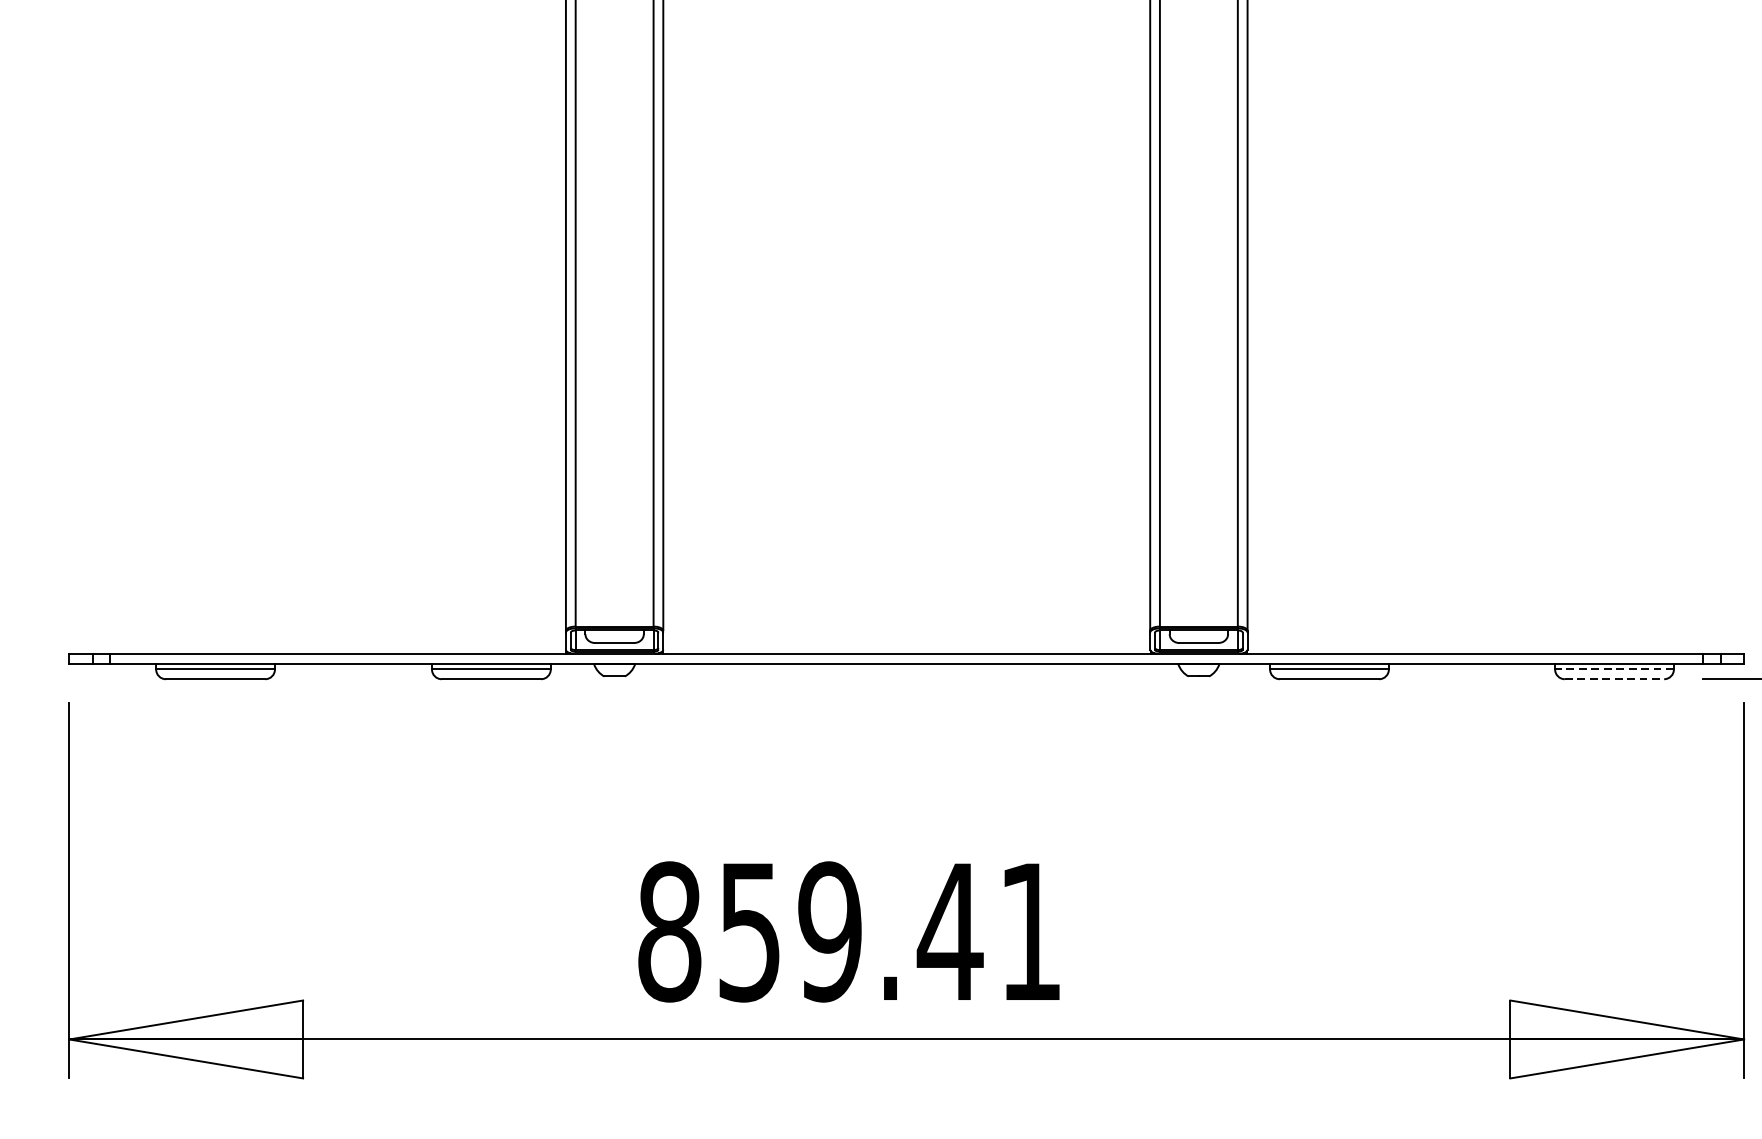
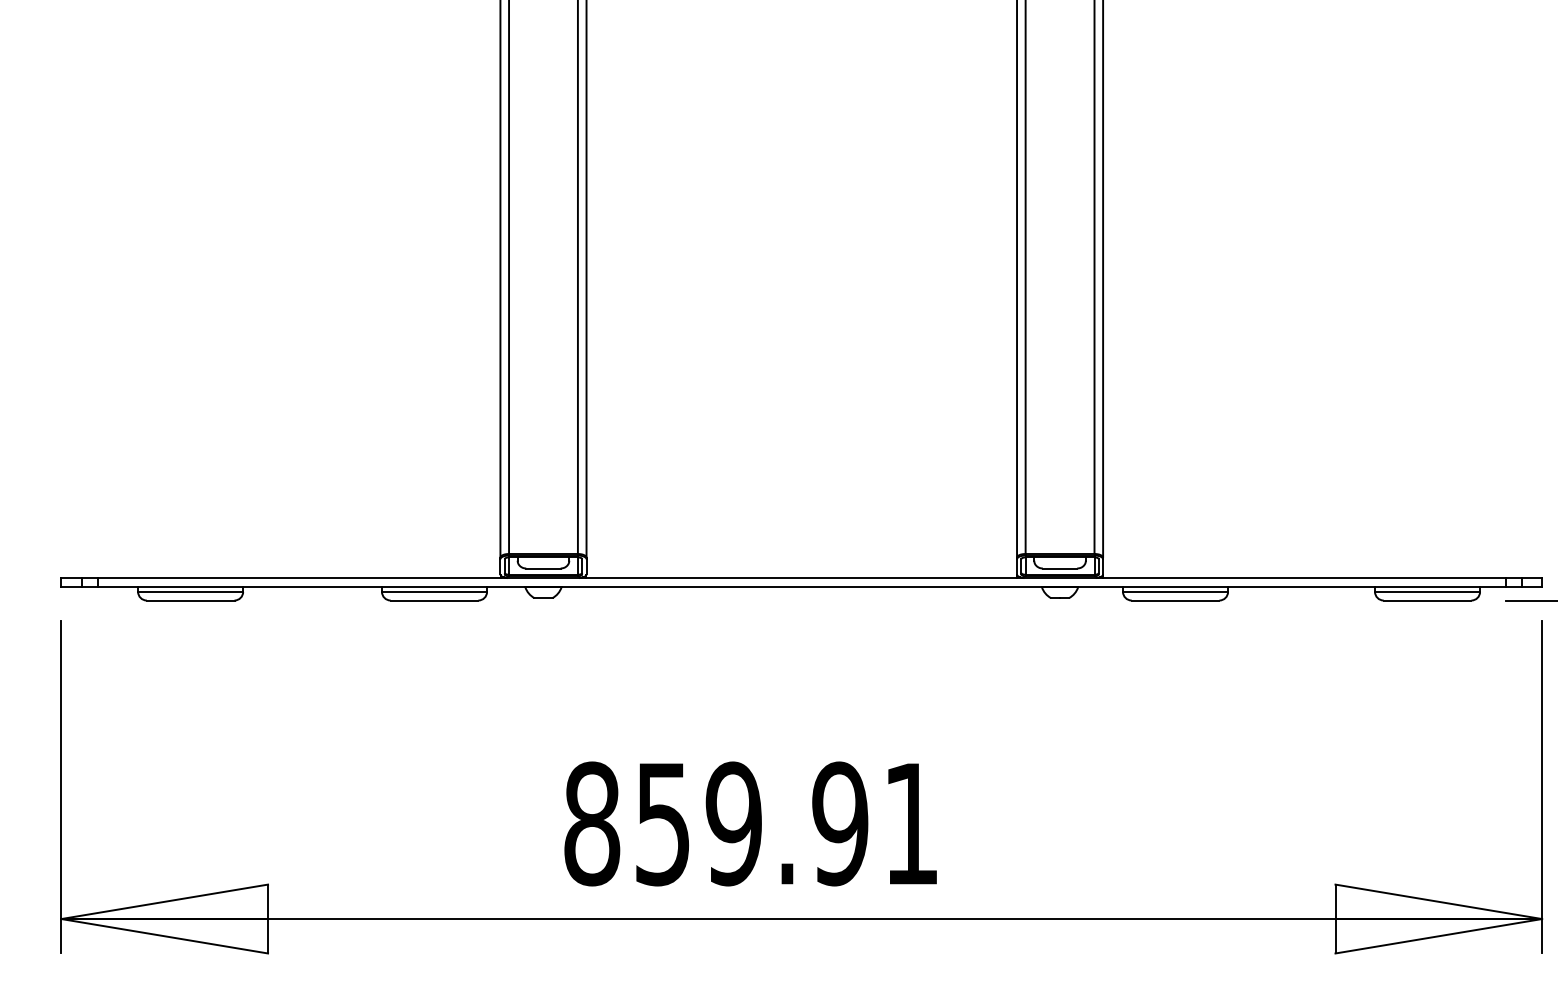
line: (1614, 669) -> (1427, 591), dashed -> solid
line: (1614, 679) -> (1427, 600), dashed -> solid
text: (949, 931) -> (839, 823), 859.41 -> 859.91

